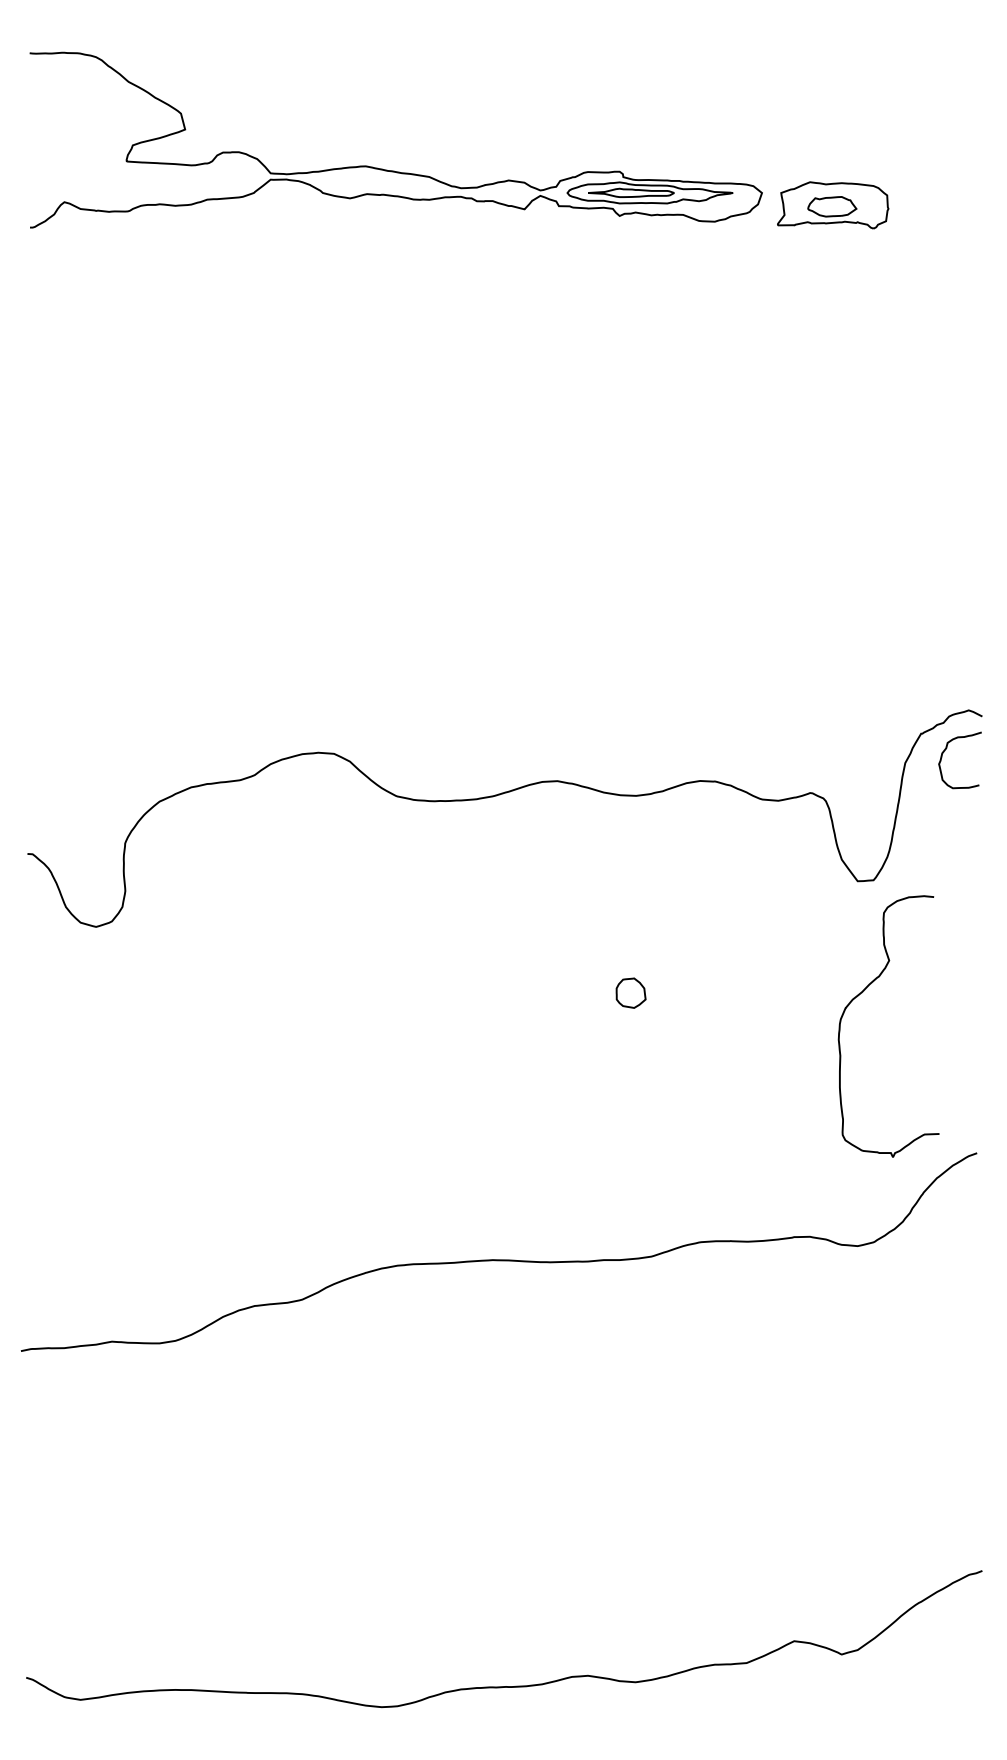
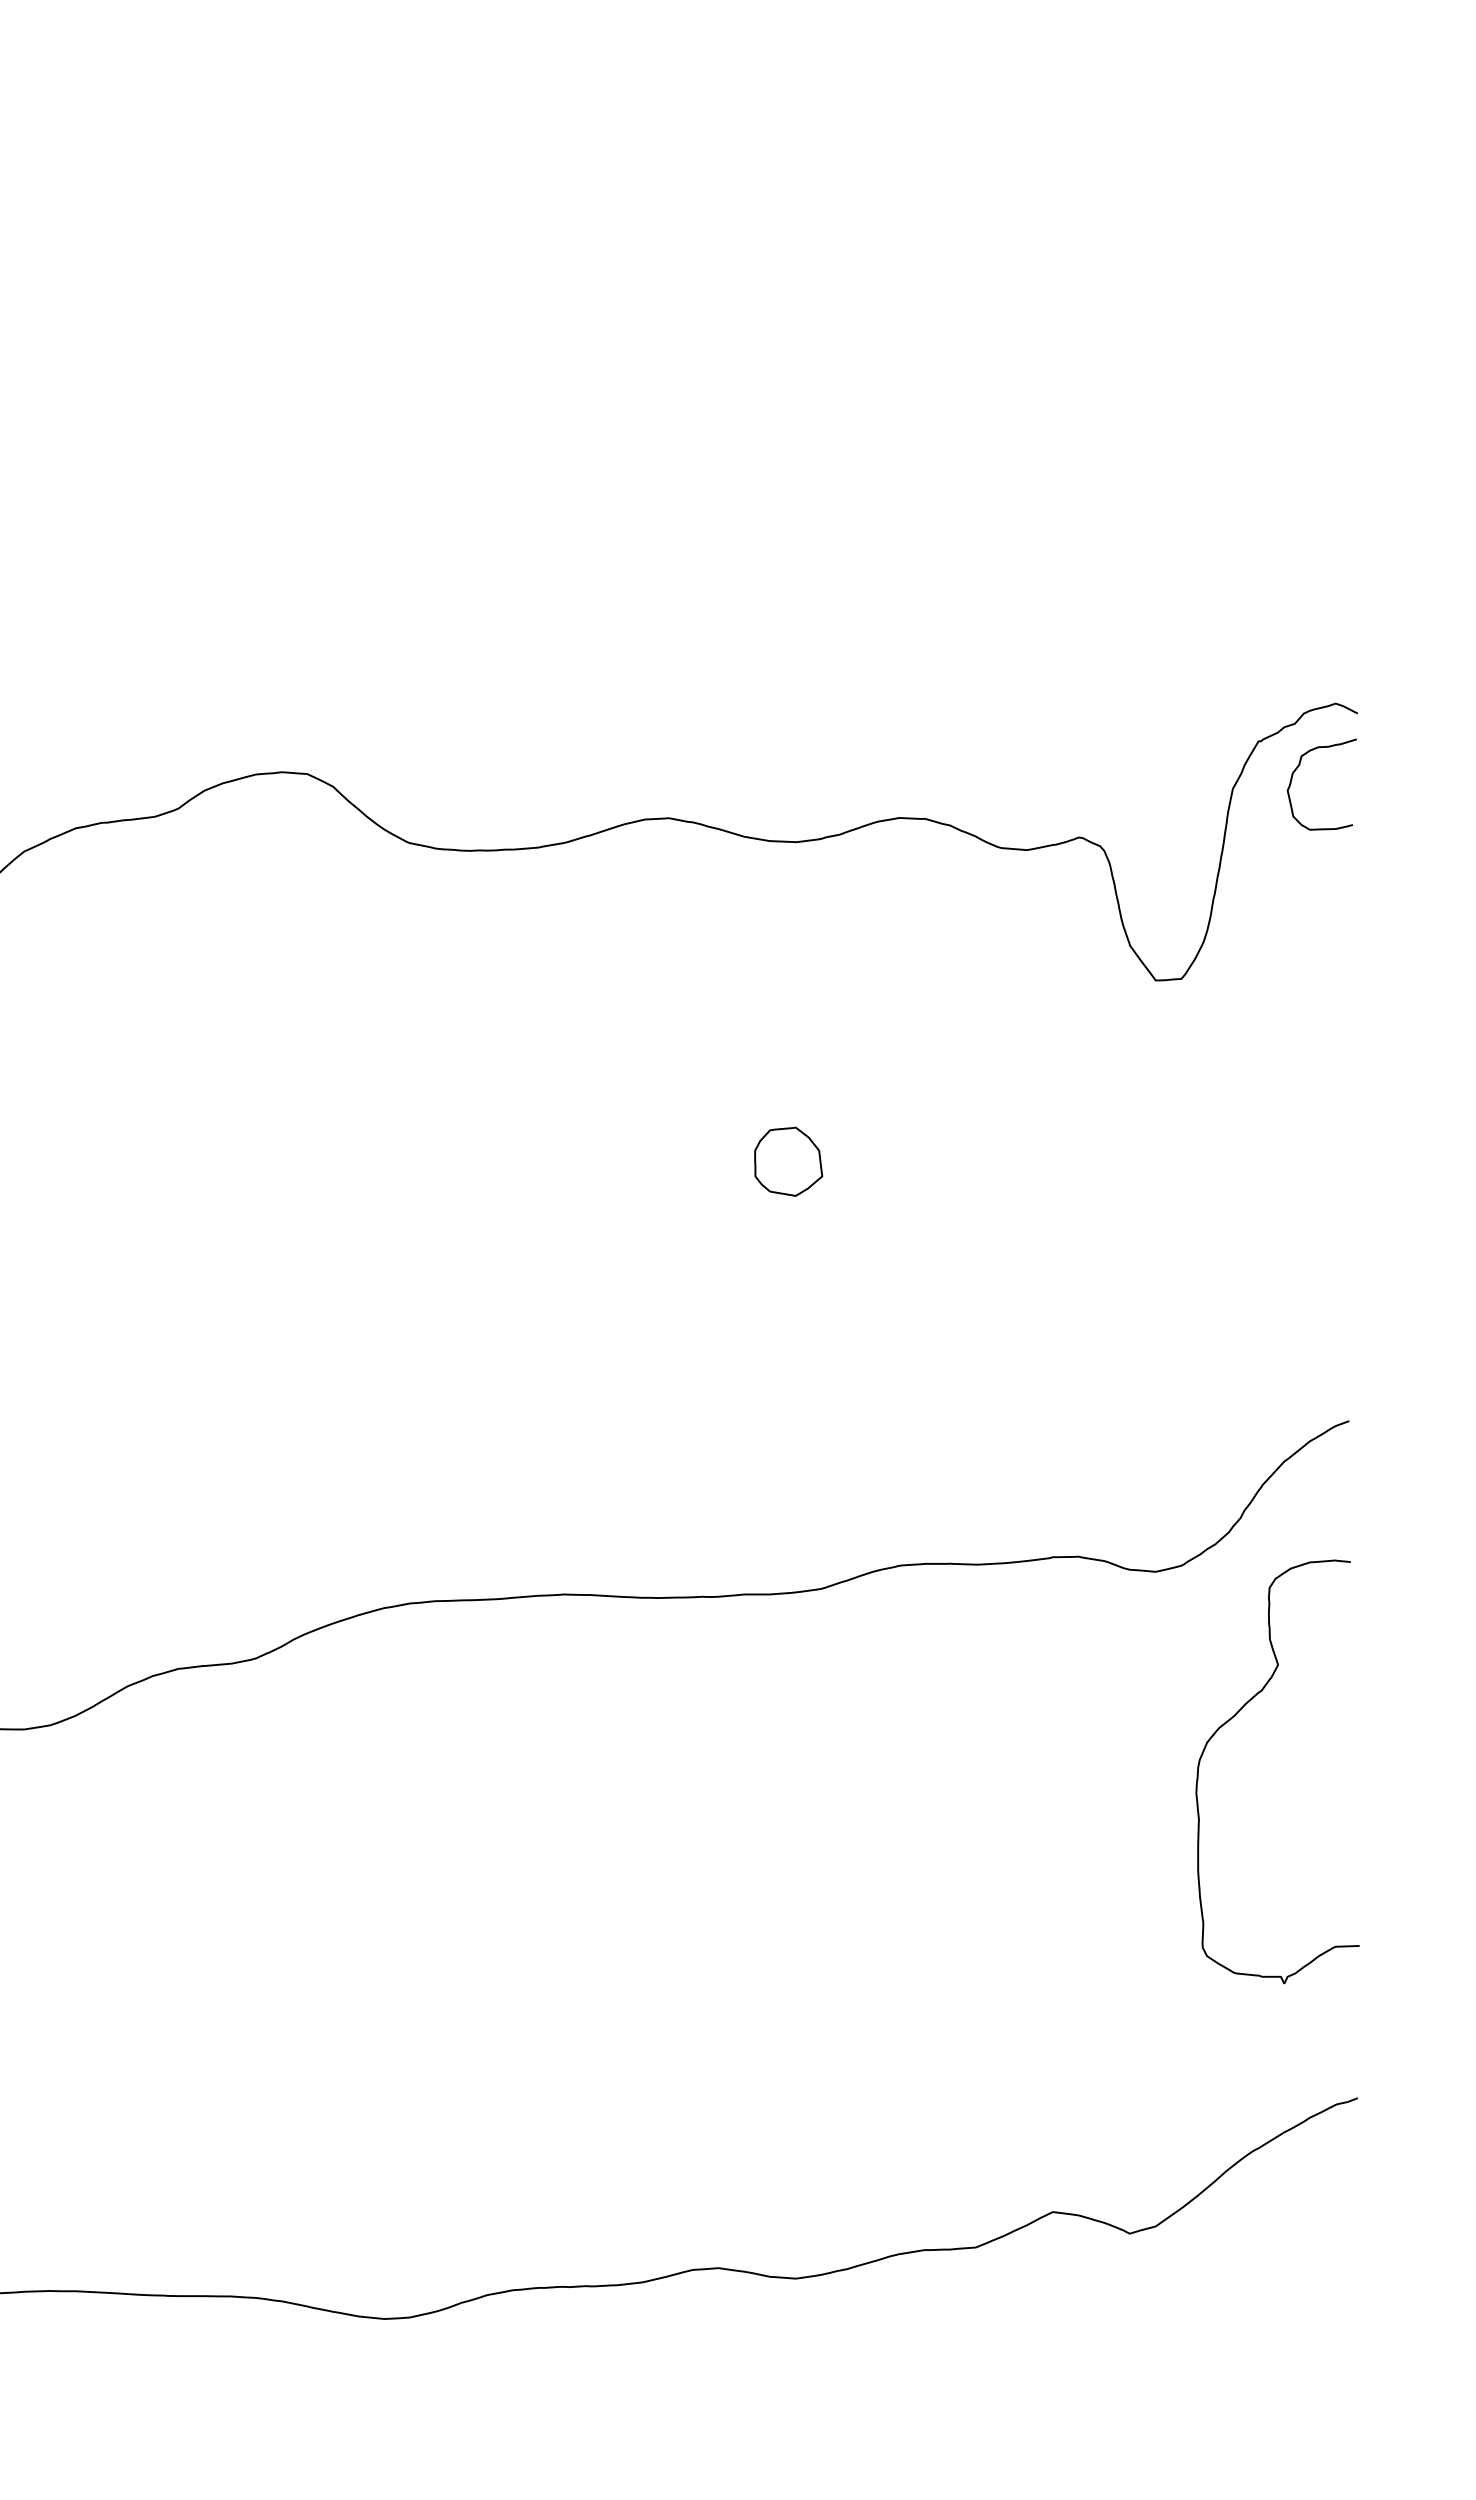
part: (630, 993) -> (787, 1162), size x1.43
curve: (862, 993) -> (1234, 1718), moved

